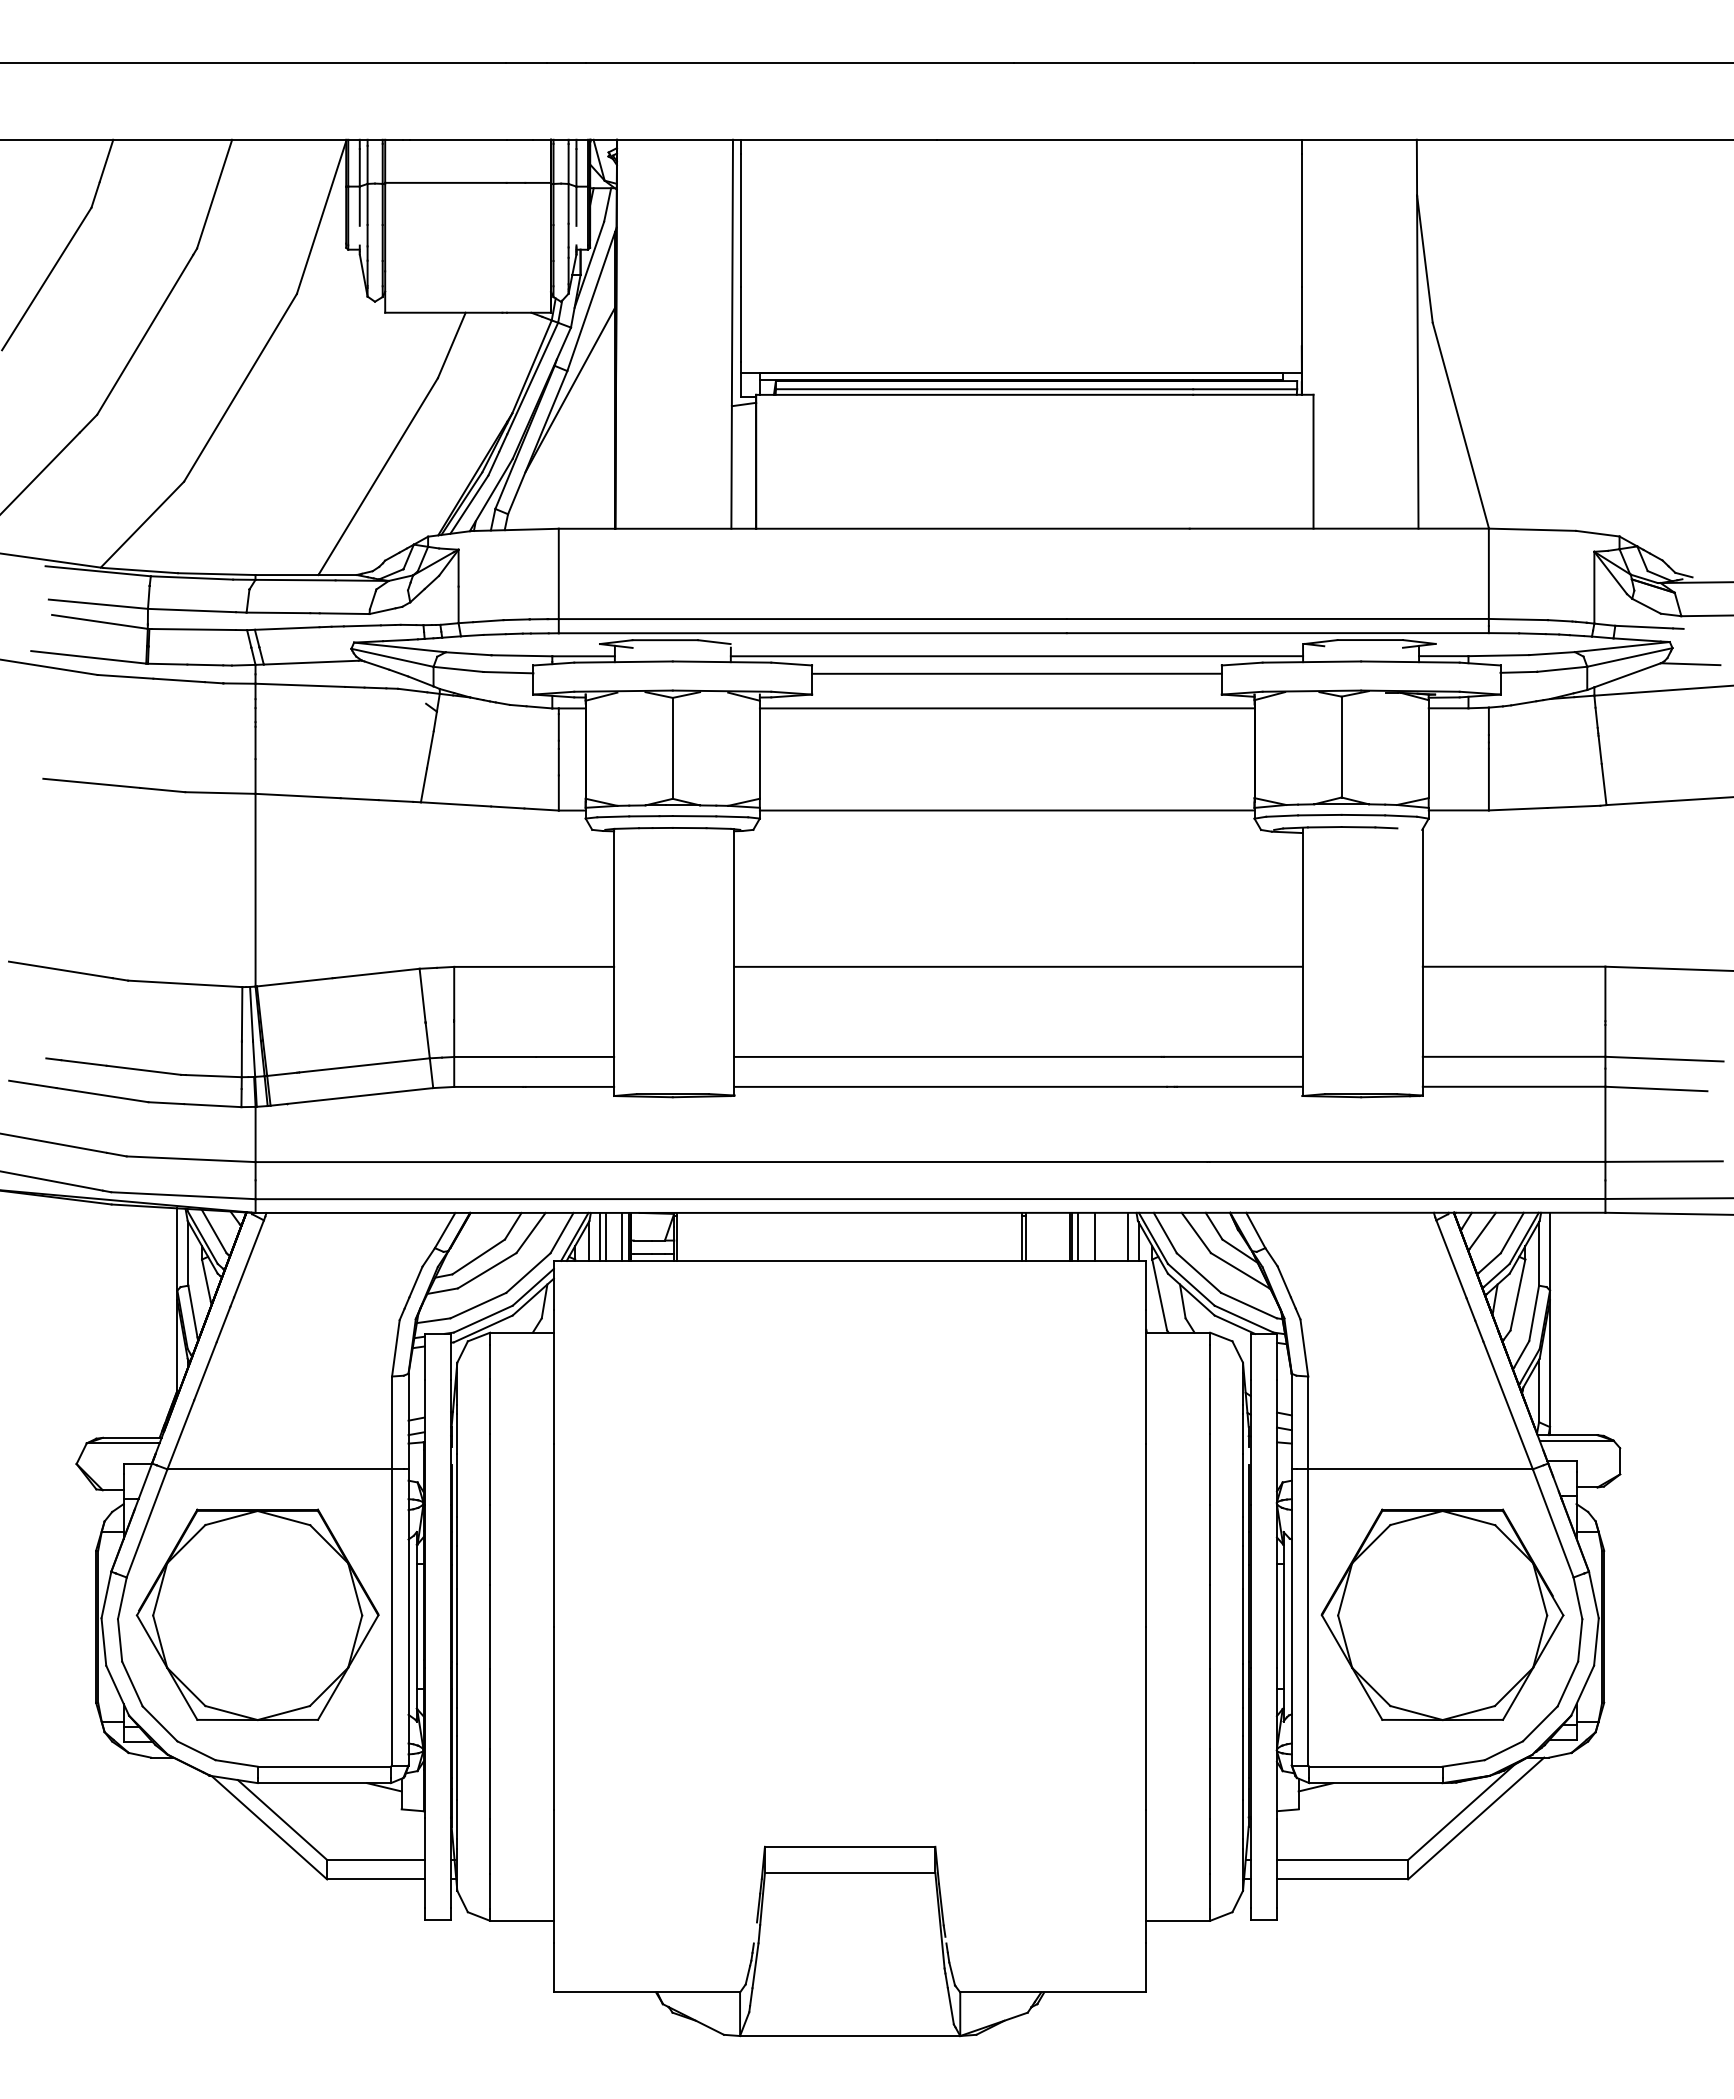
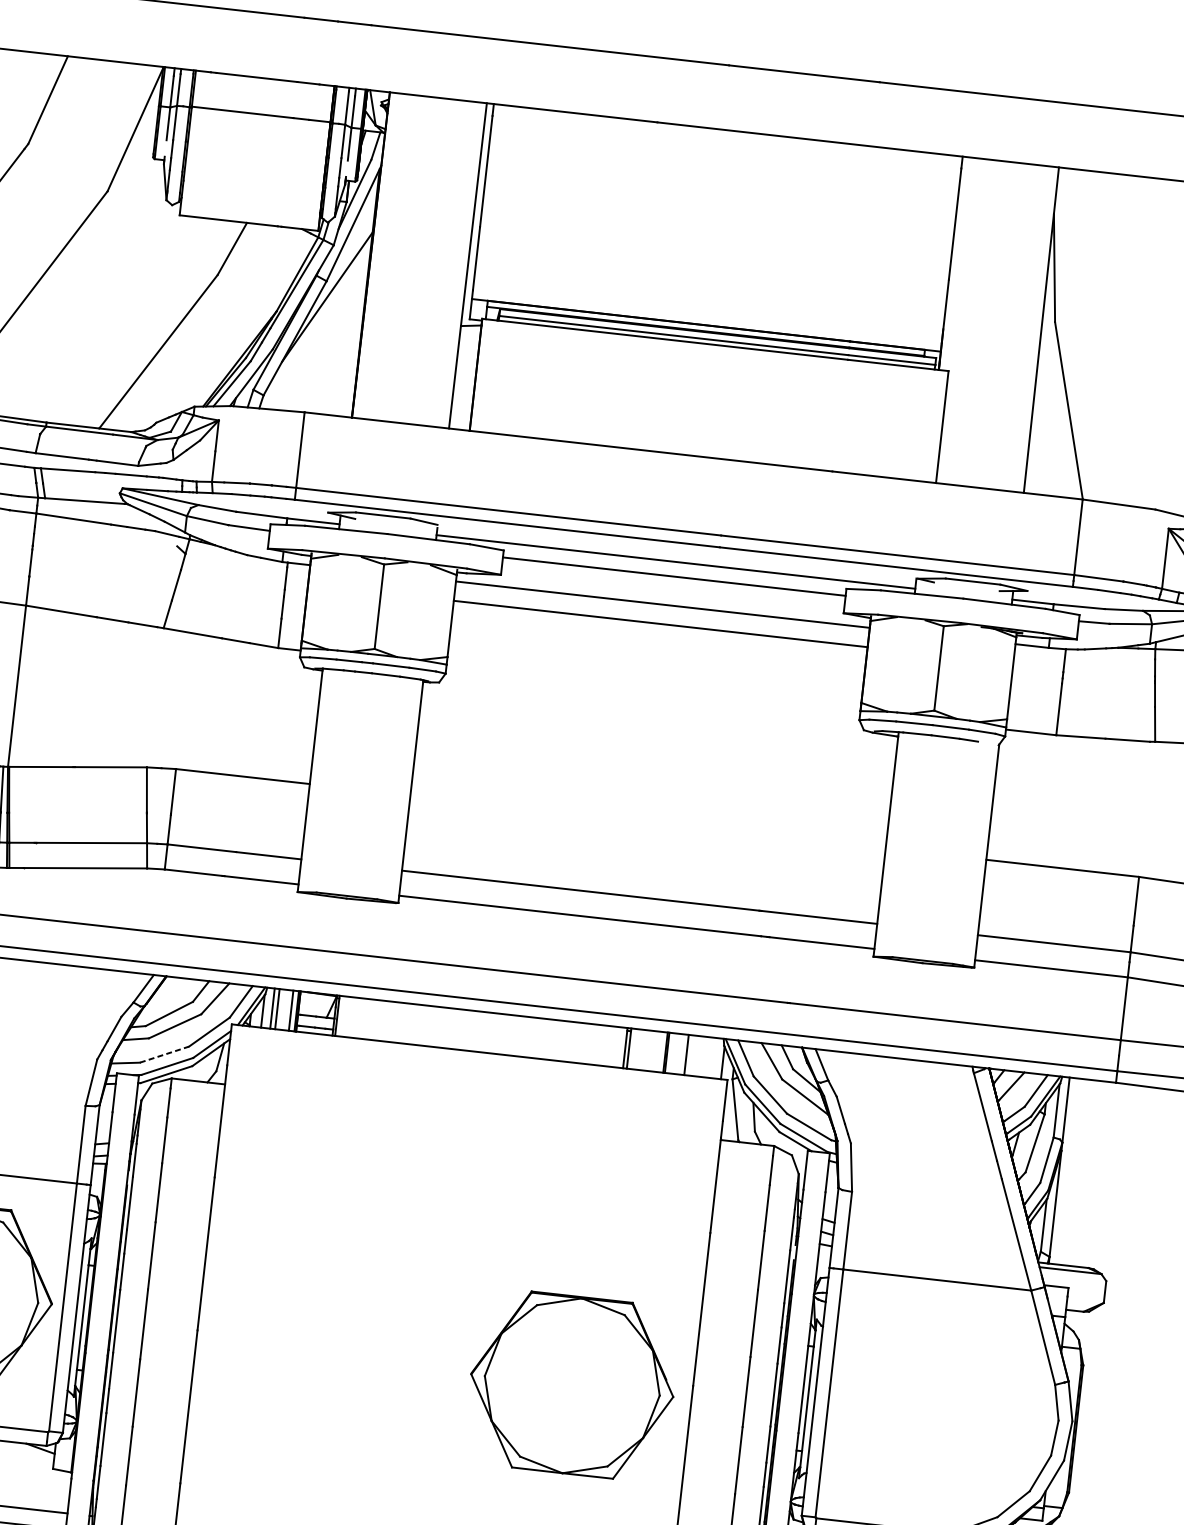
line: (1006, 810) -> (660, 623), moved
line: (1018, 966) -> (648, 821), removed
line: (1078, 1236) -> (672, 1053), removed
line: (1127, 1236) -> (713, 1057), removed
line: (478, 1305) -> (164, 1054), solid -> dashed
part: (1442, 1614) -> (572, 1384), moved

